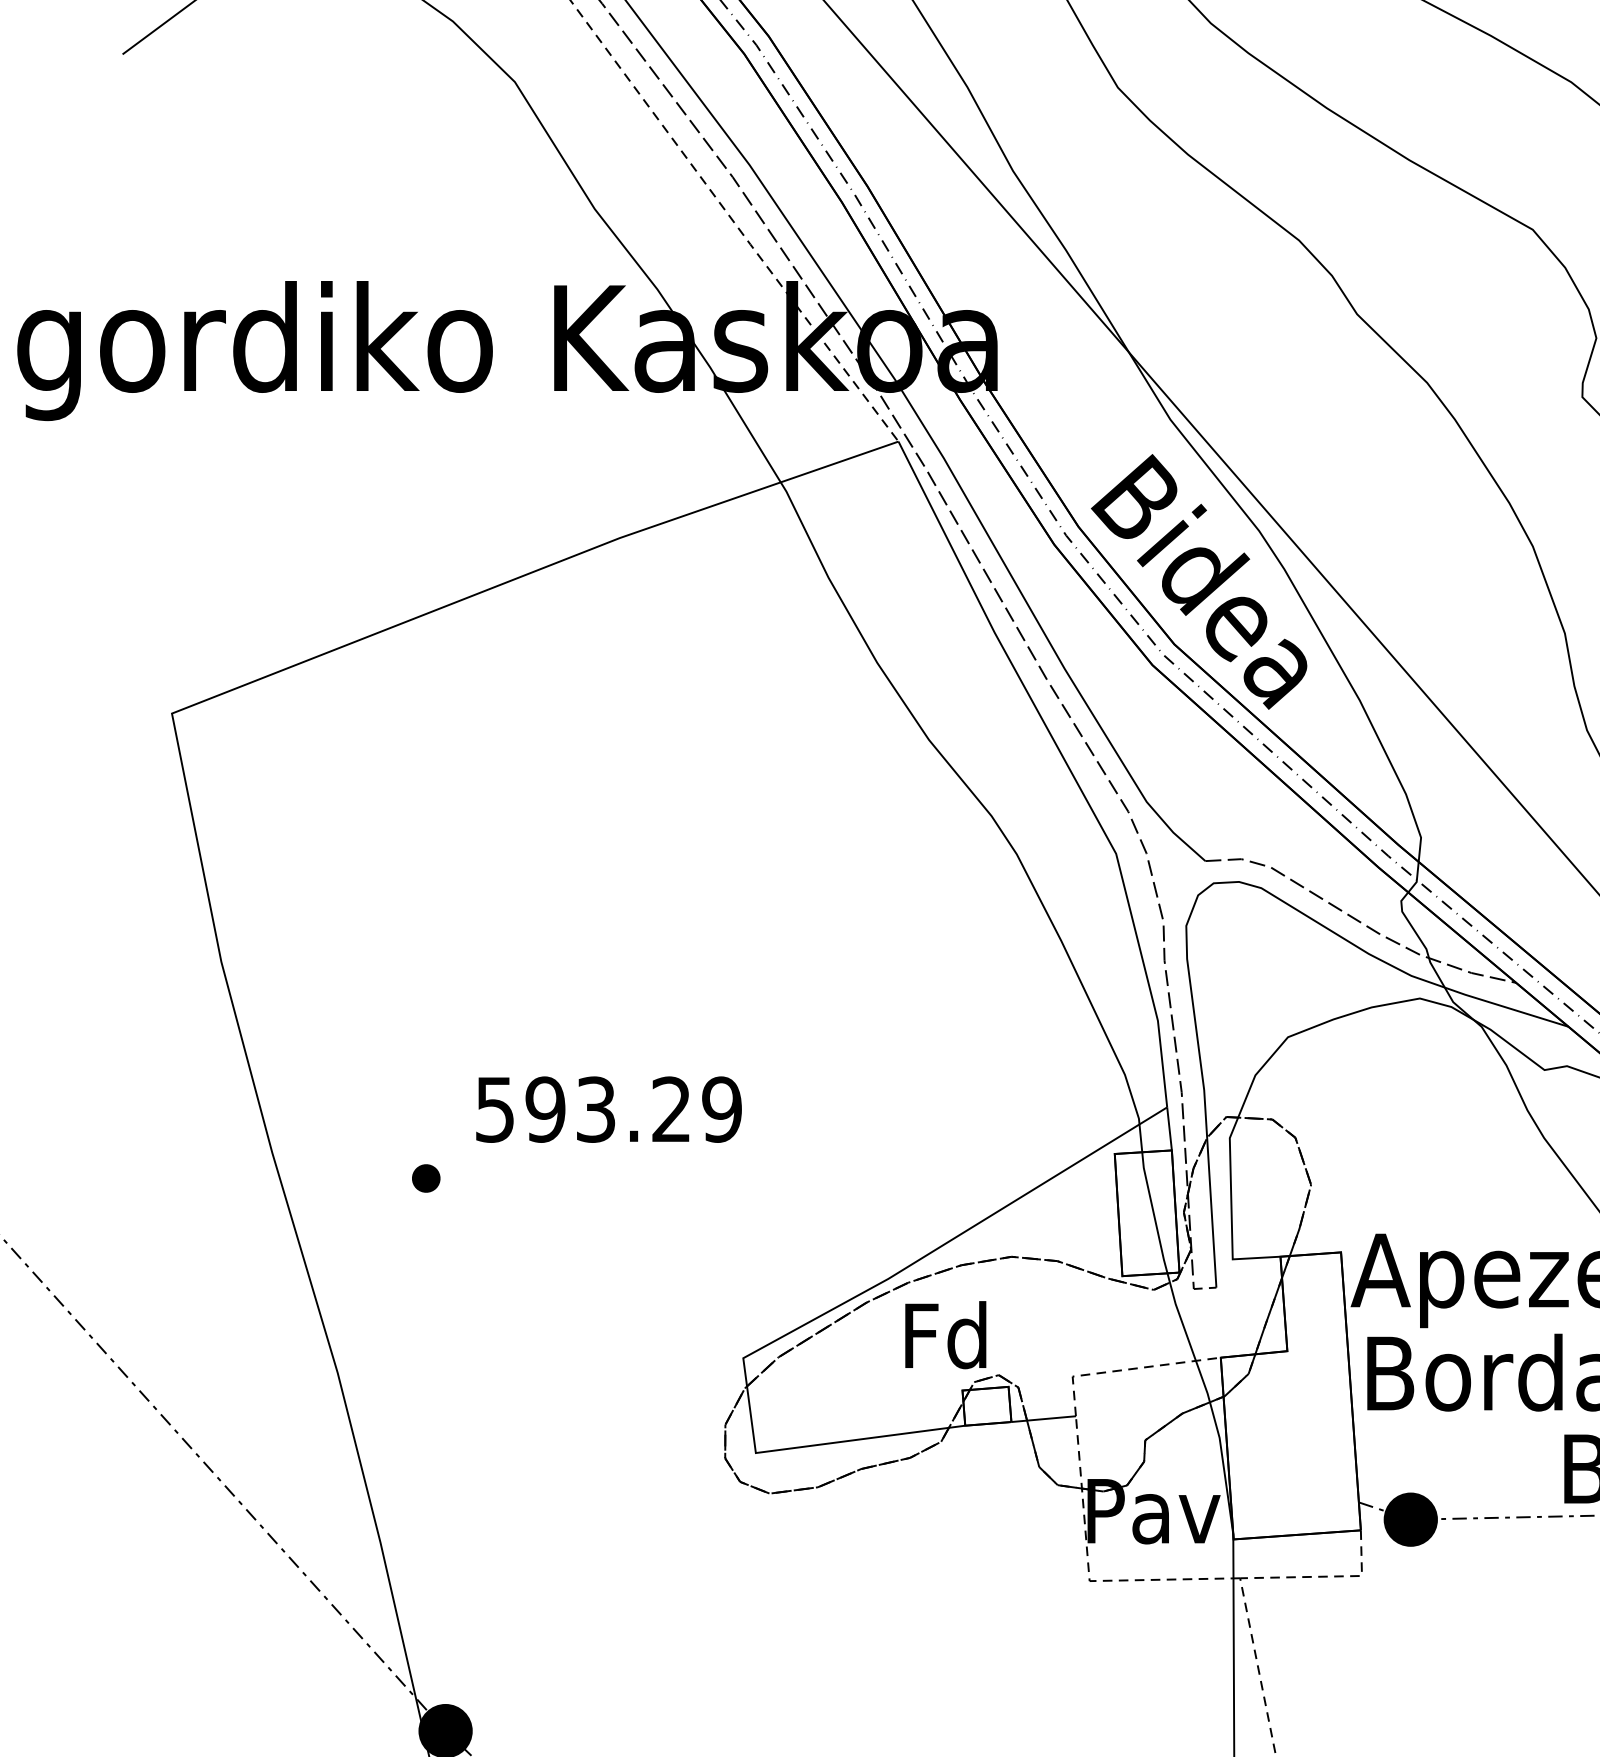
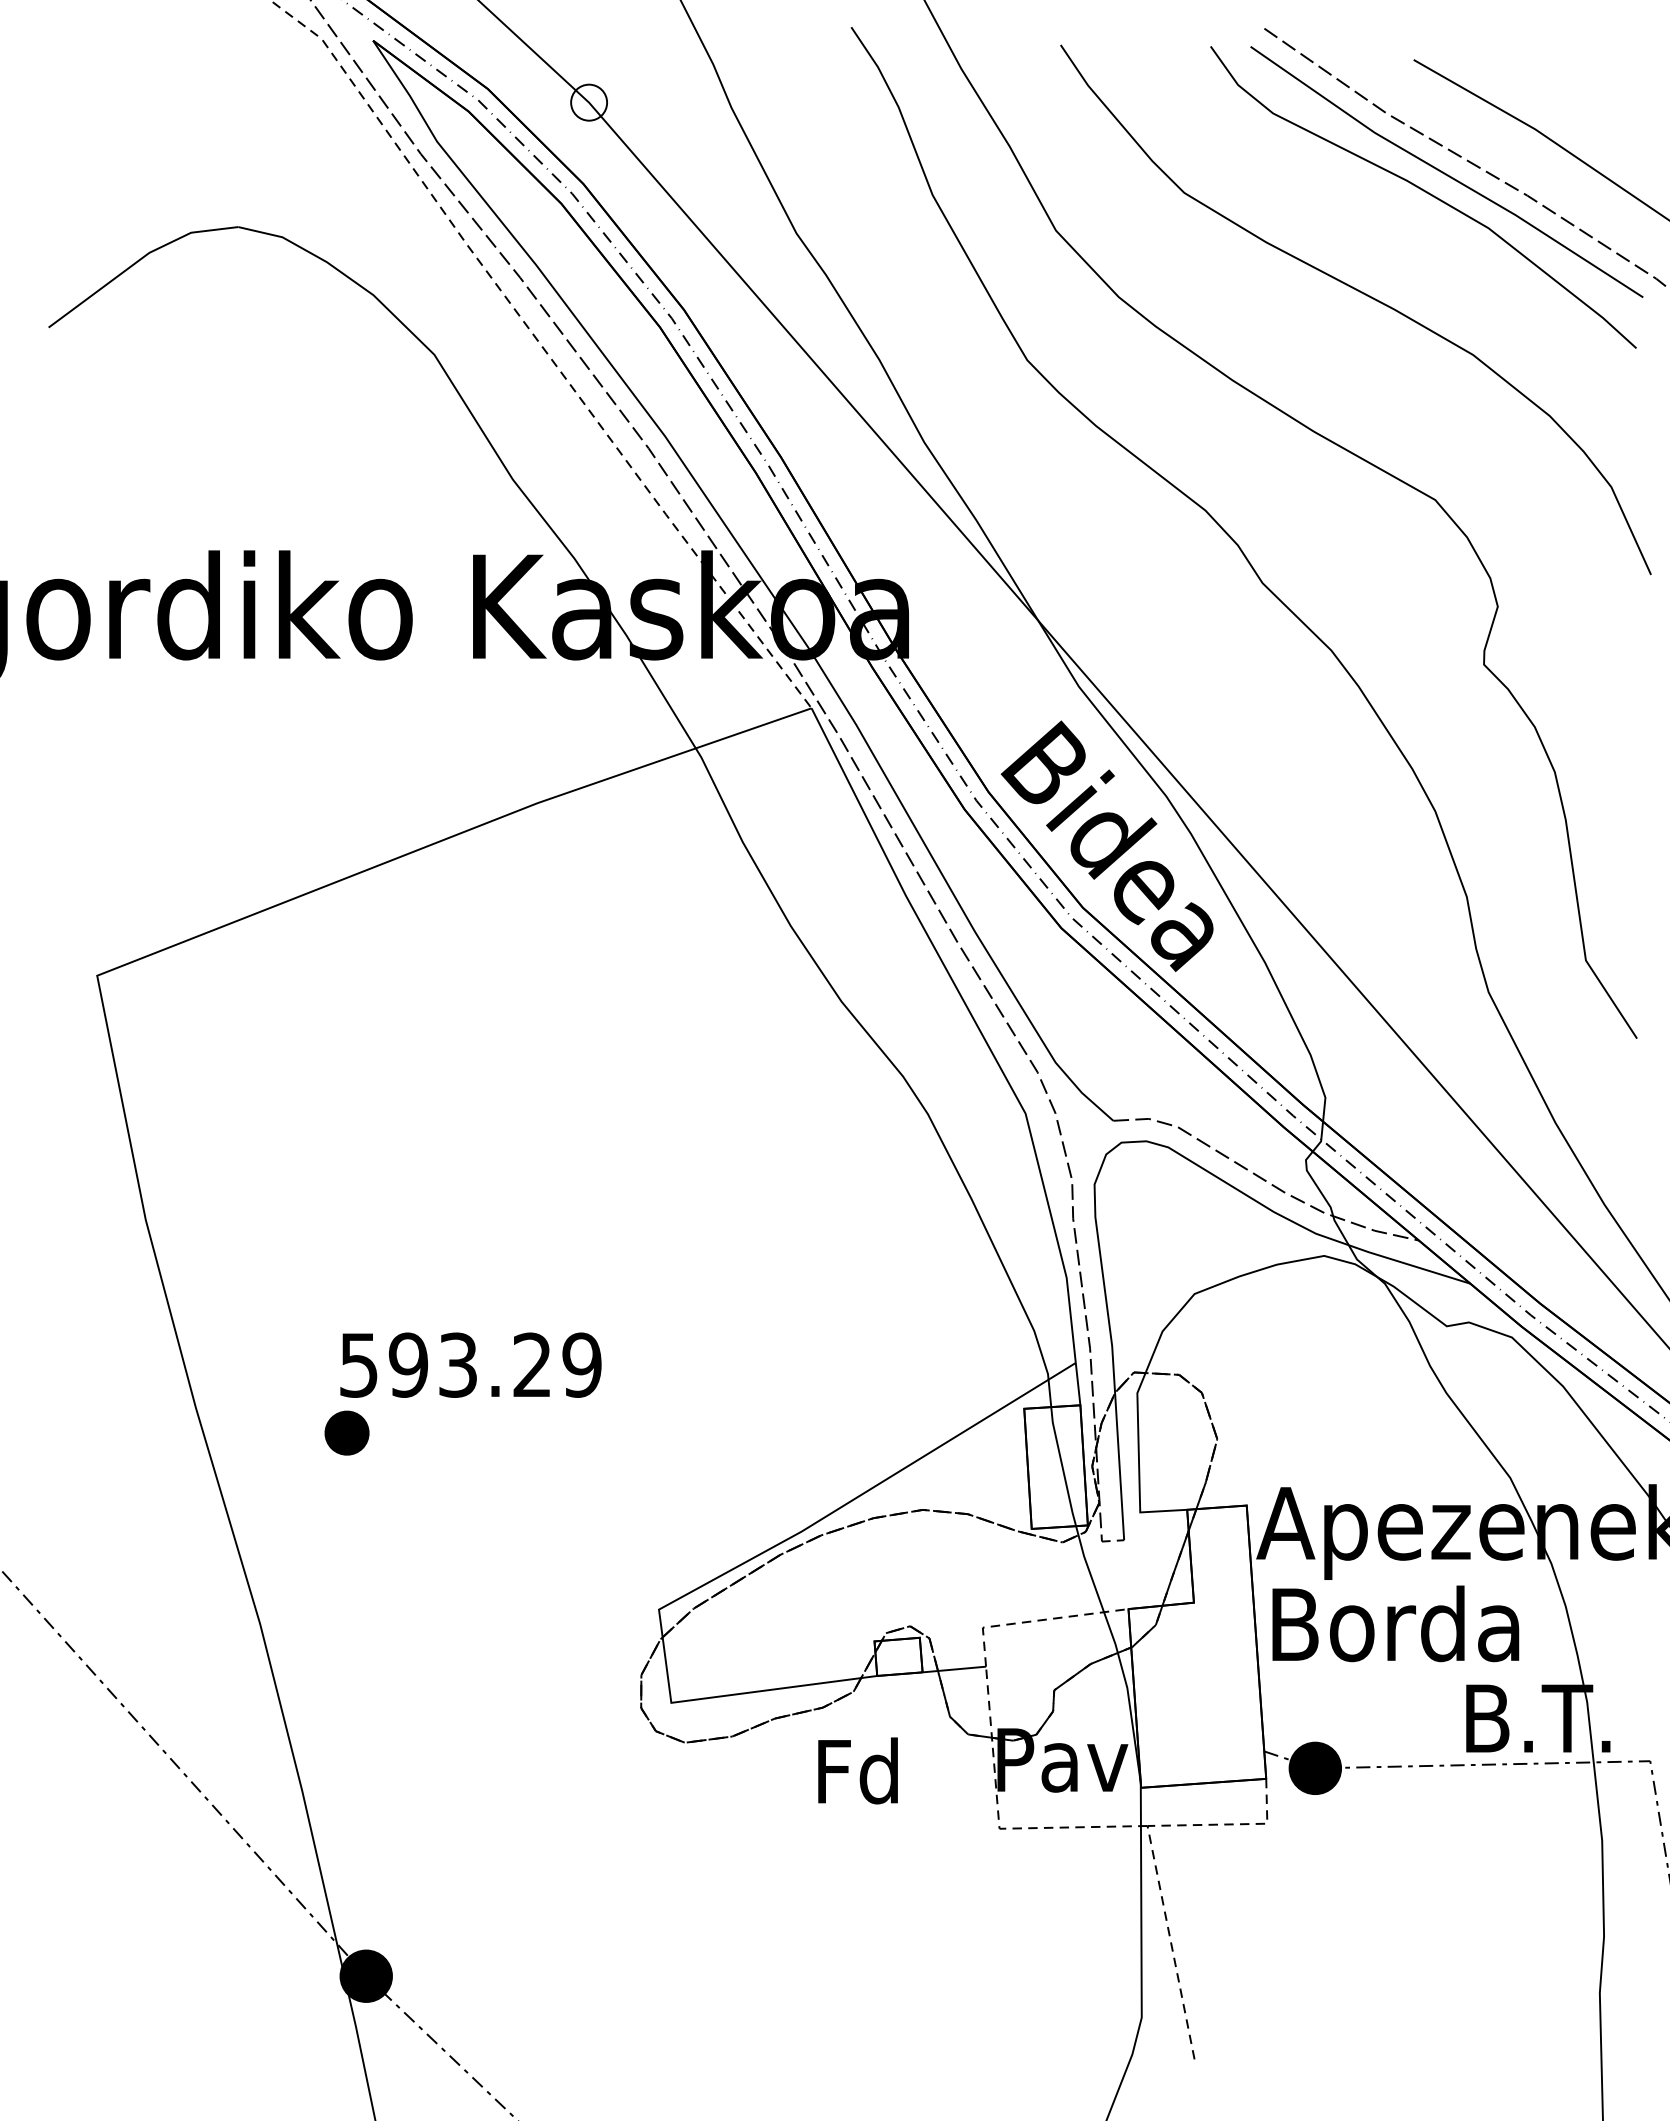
text: (608, 1108) -> (470, 1364), moved
part: (426, 1178) -> (347, 1432), size x1.6
text: (945, 1334) -> (857, 1770), moved

